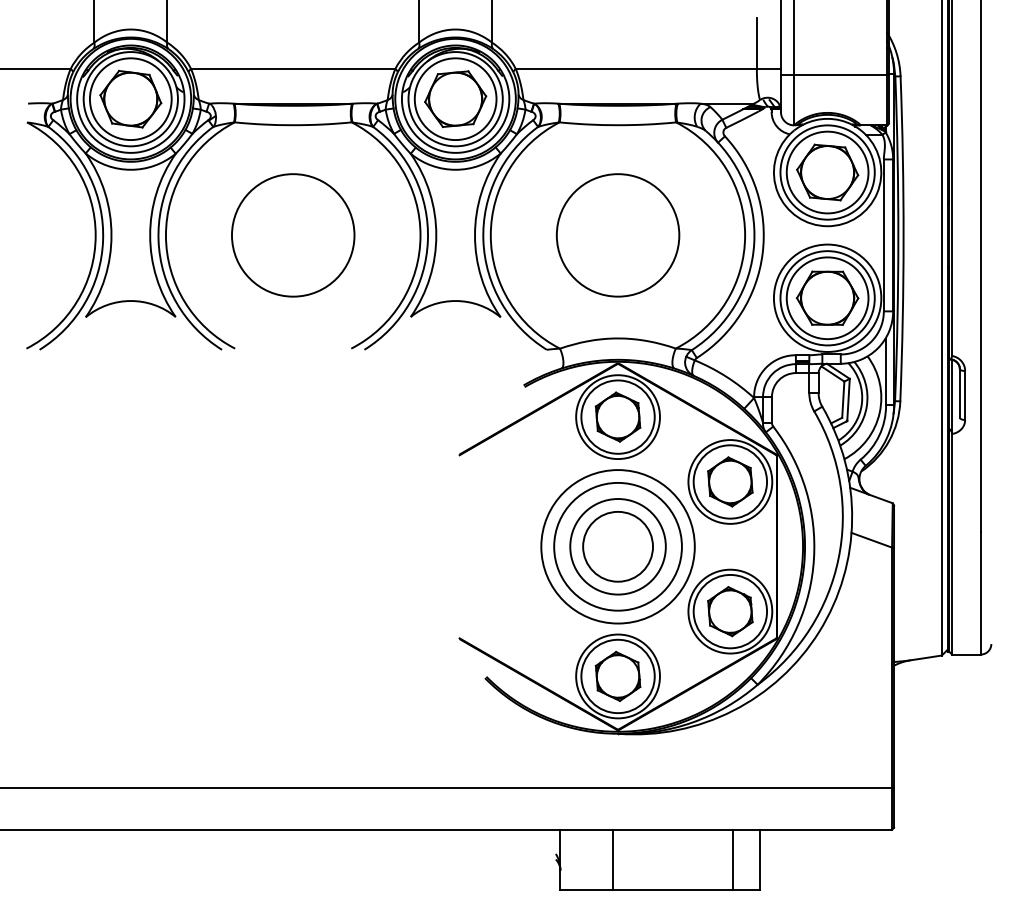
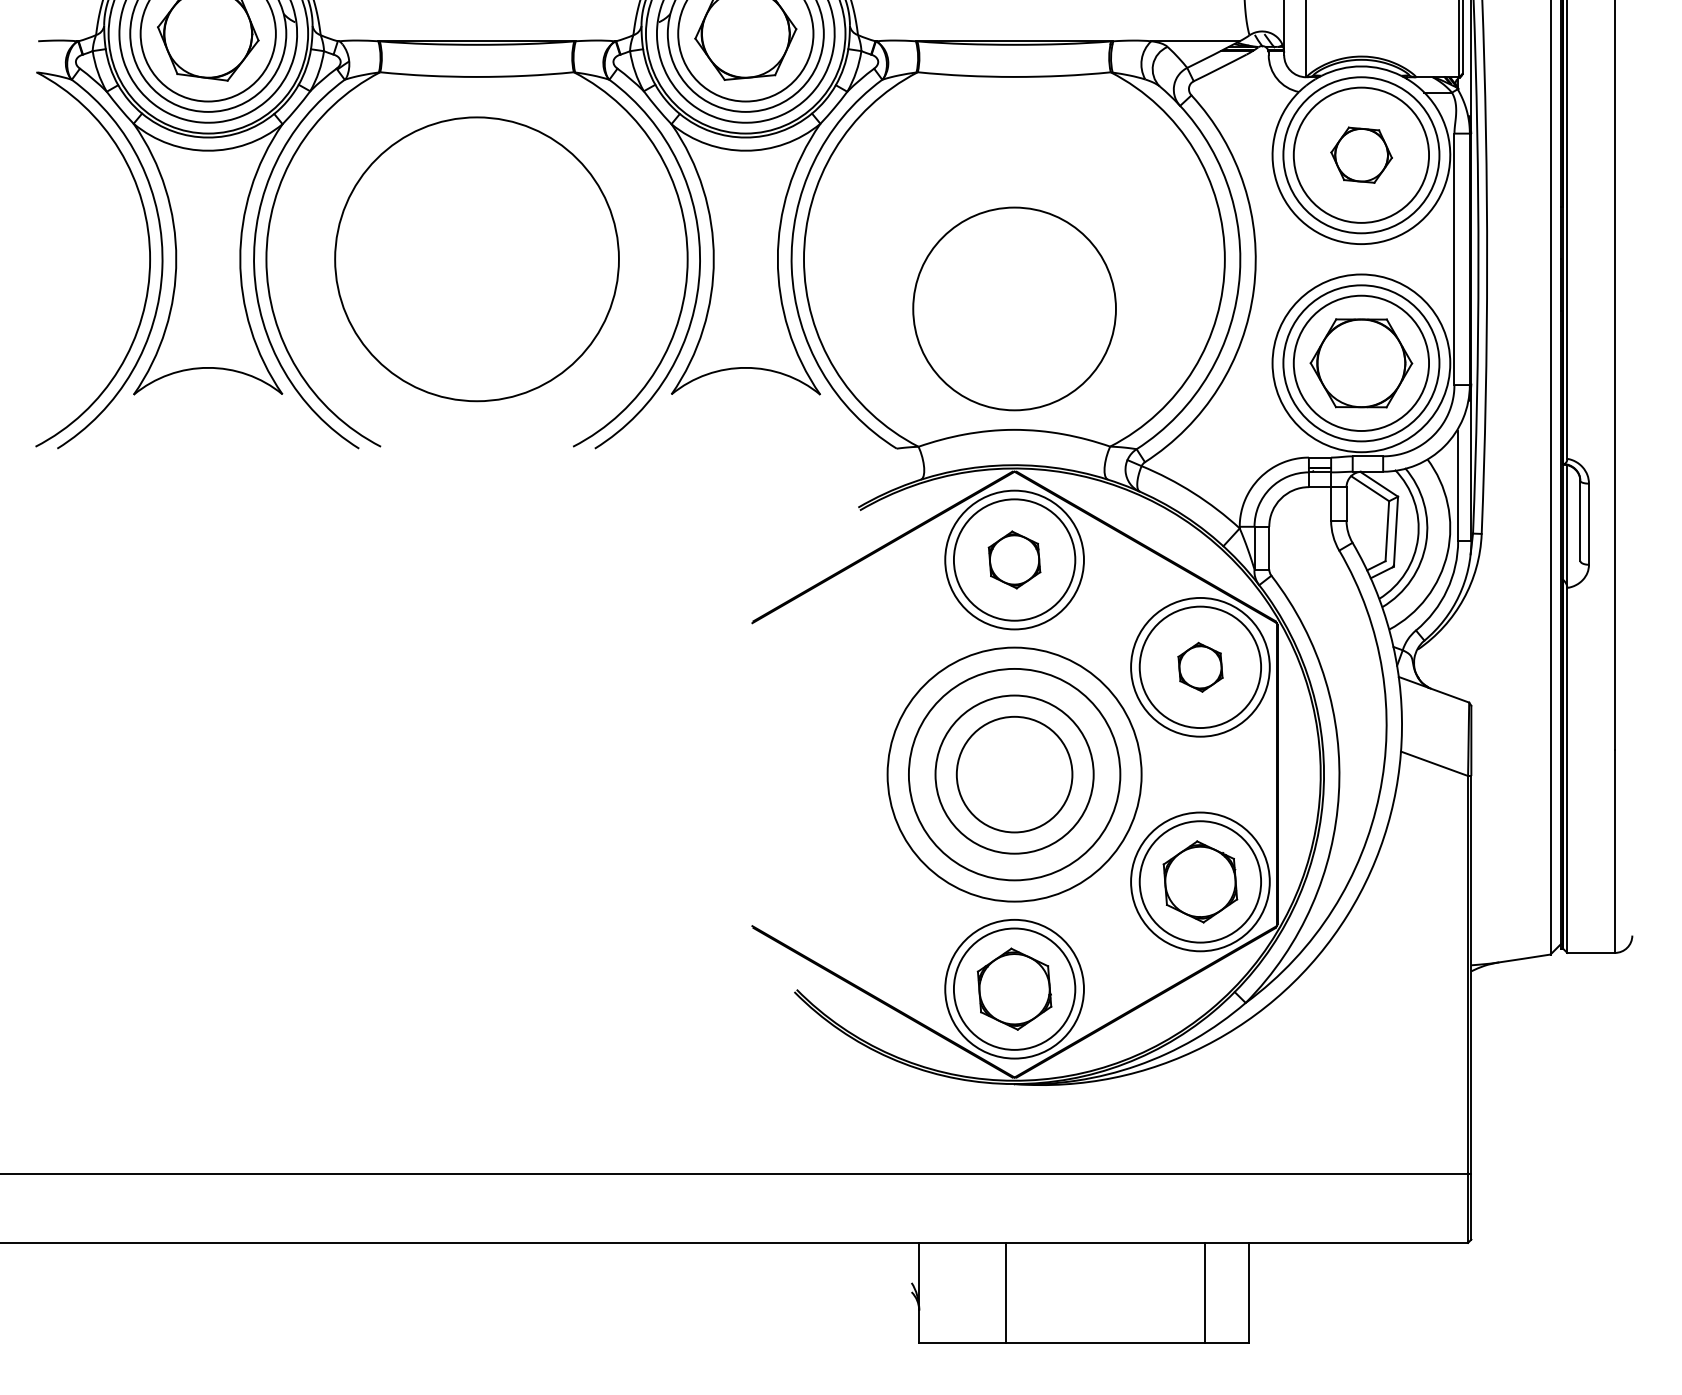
part: (827, 172) -> (1361, 155), size x0.6
circle: (292, 235) -> (475, 259), size x1.4
circle: (617, 235) -> (1013, 309), moved
part: (617, 416) -> (1013, 559), size x0.7
part: (730, 481) -> (1200, 666), size x0.6

